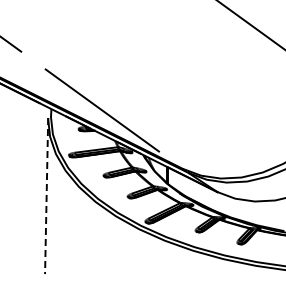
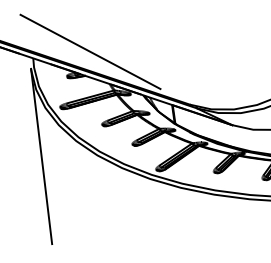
line: (46, 196) -> (41, 157), dashed -> solid

